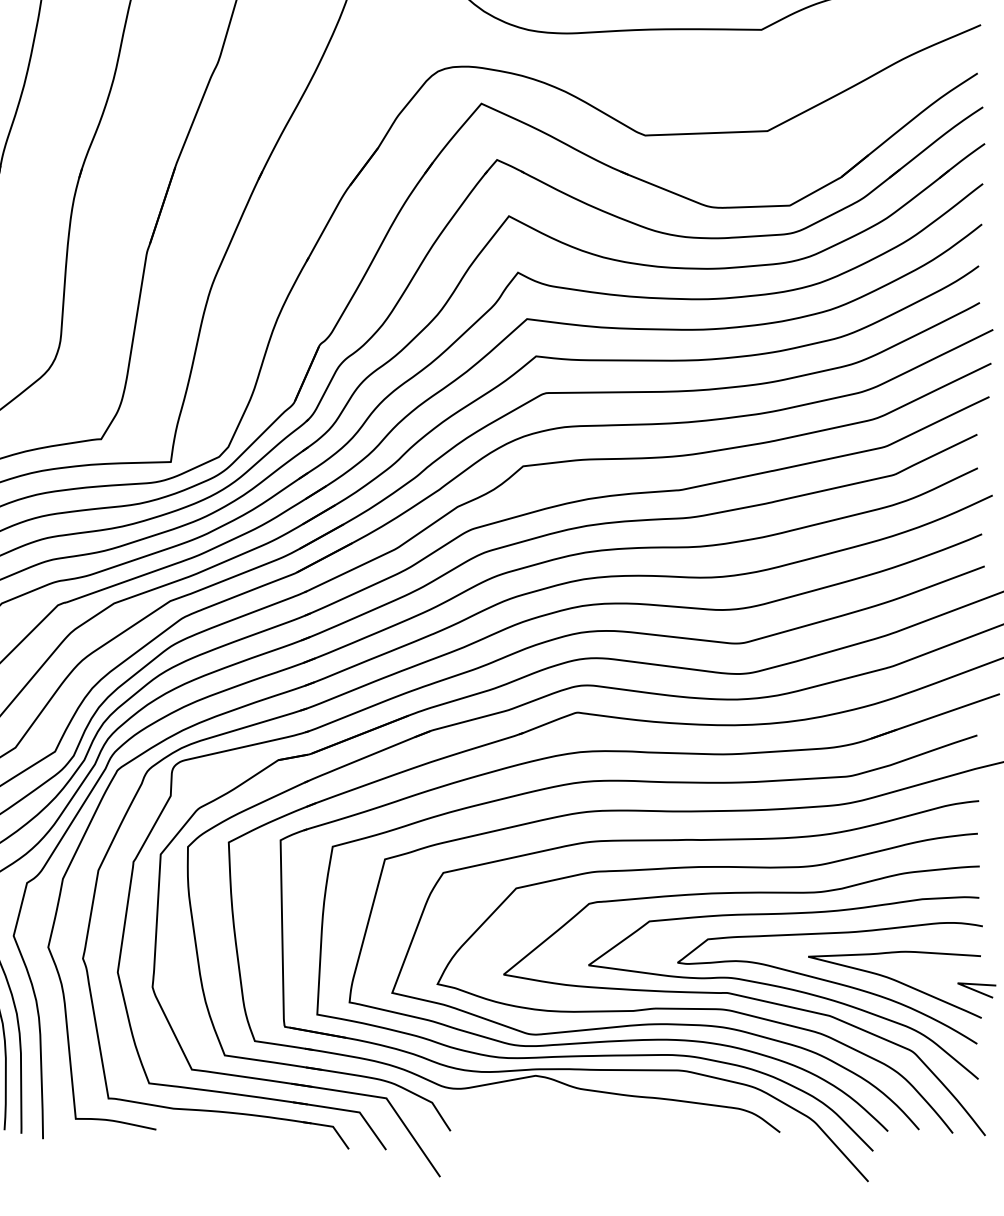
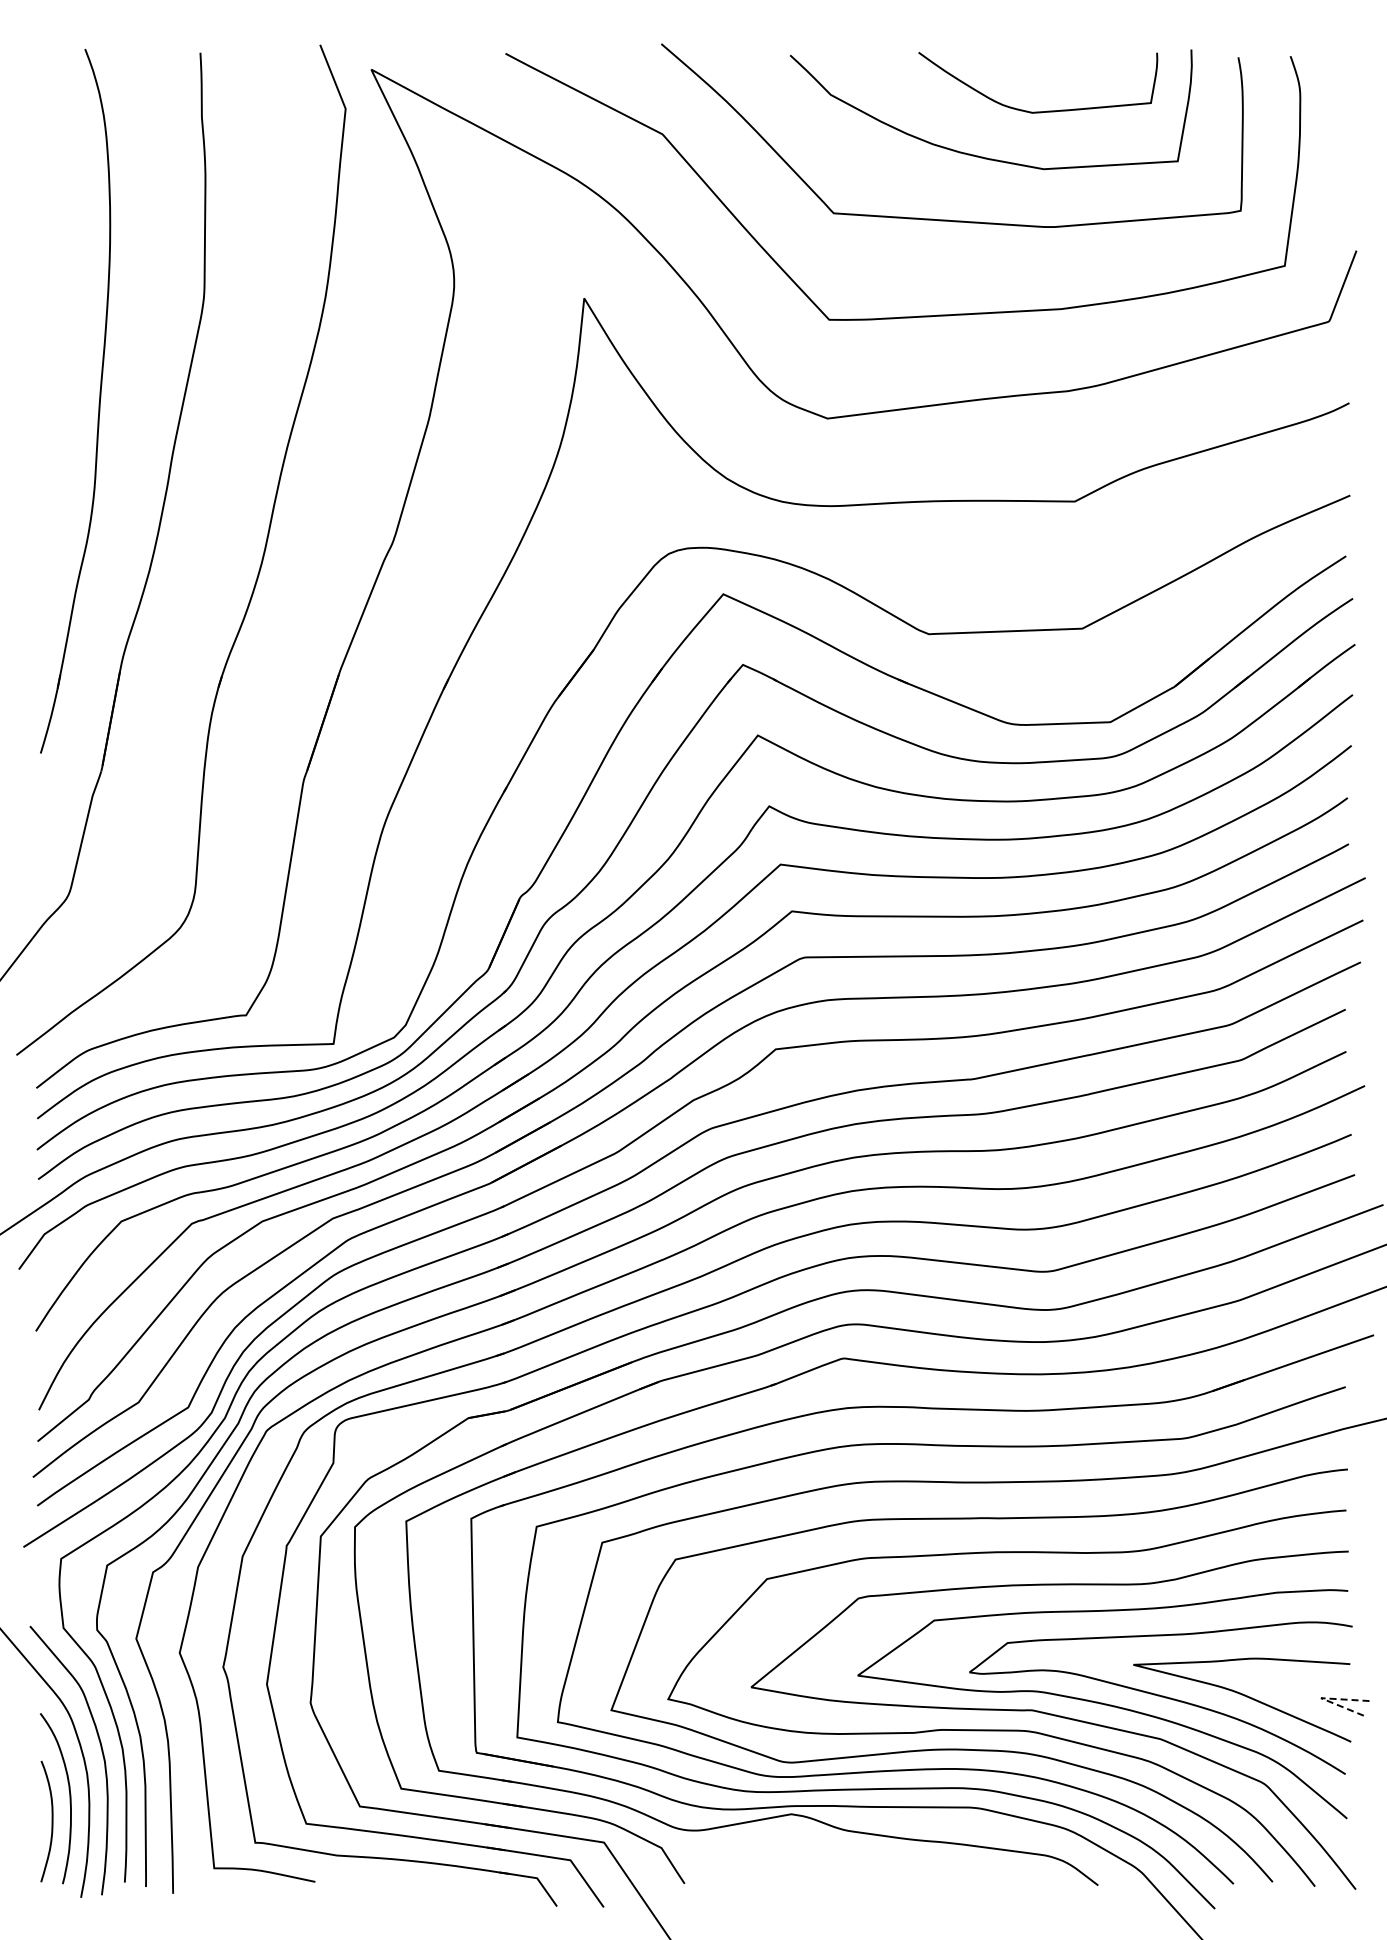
line: (957, 983) -> (1320, 1698), solid -> dashed

